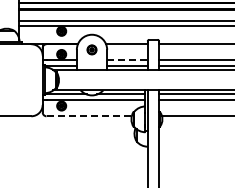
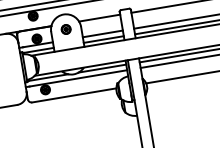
line: (127, 60) -> (102, 34), dashed -> solid
line: (89, 116) -> (74, 95), dashed -> solid

